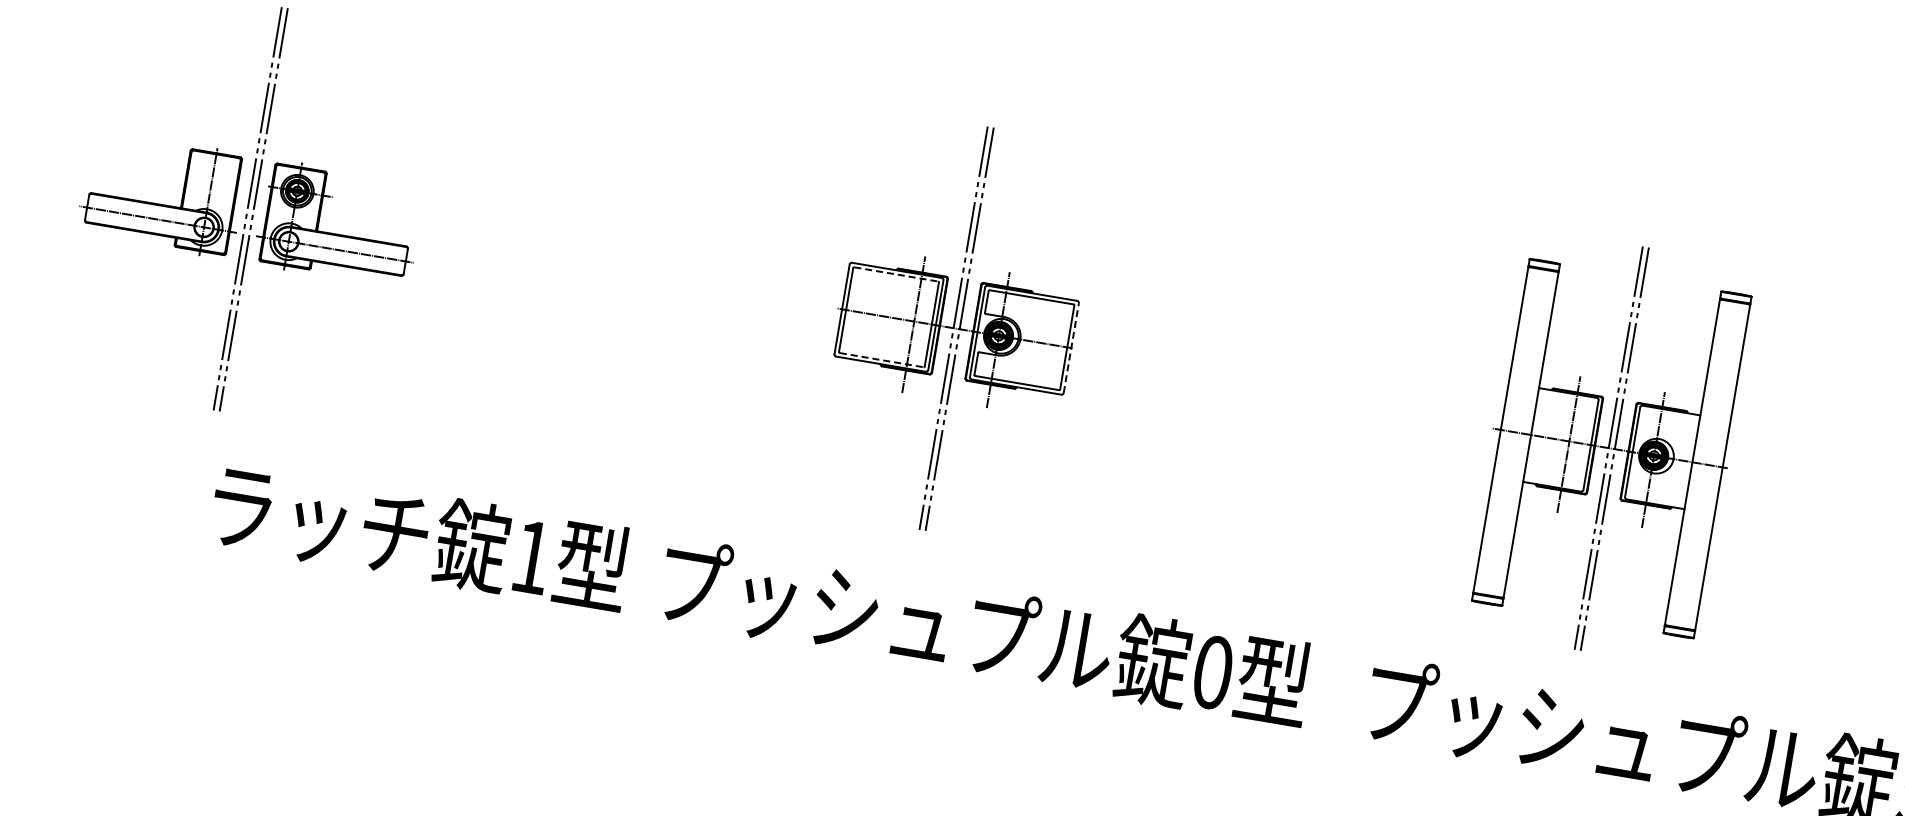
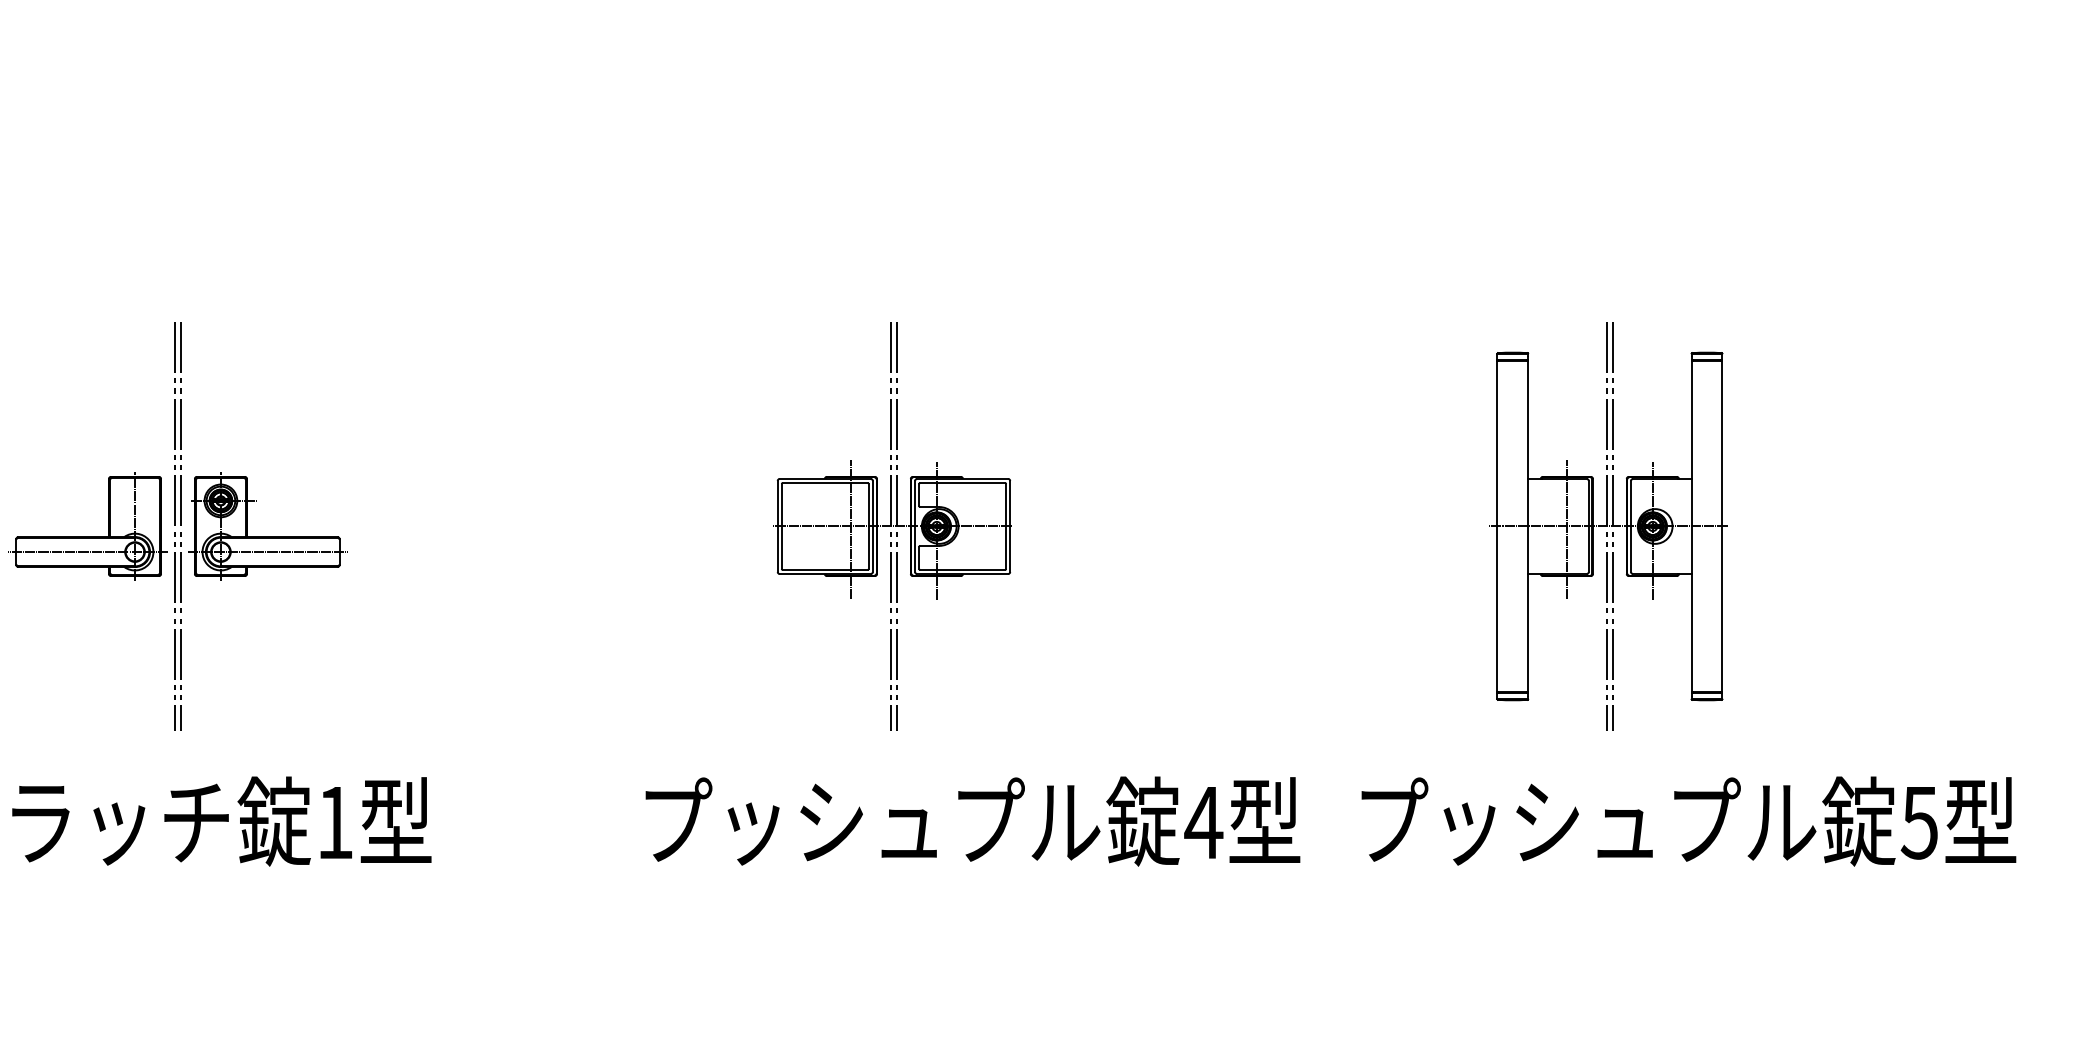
line: (896, 274) -> (825, 483), dashed -> solid
line: (1071, 348) -> (1010, 526), dashed -> solid
line: (882, 359) -> (825, 569), dashed -> solid
part: (1610, 448) -> (1608, 526), moved
text: (419, 537) -> (221, 821), moved
text: (1212, 672) -> (1203, 822), 0 -> 4

